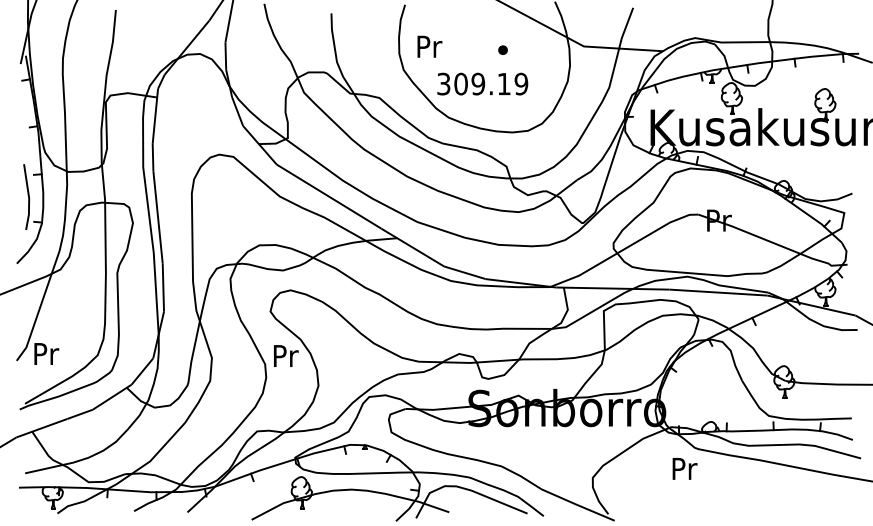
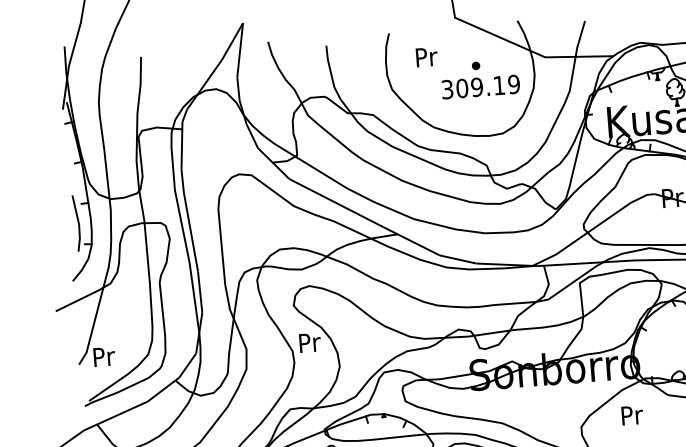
text: (429, 46) -> (426, 57), moved
text: (482, 83) -> (480, 86), moved
text: (684, 468) -> (632, 415), moved

